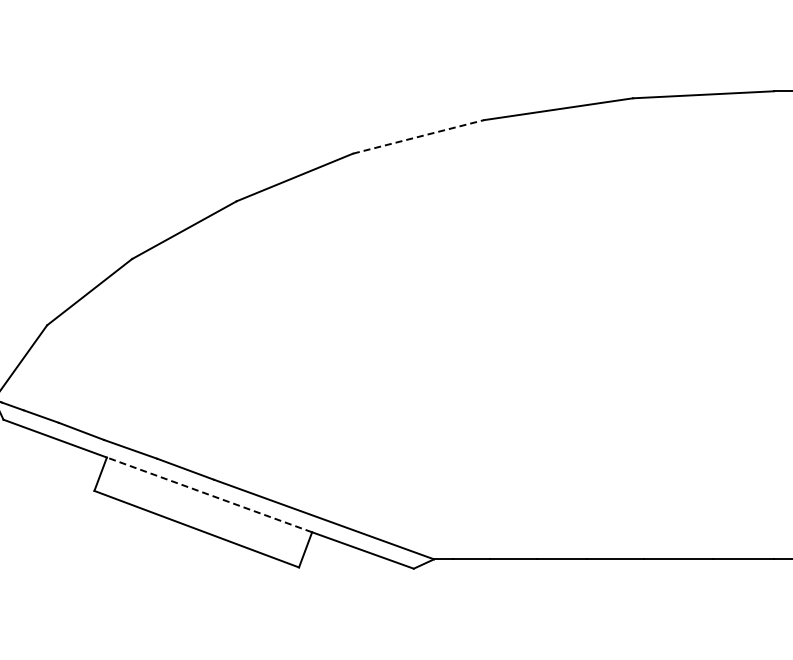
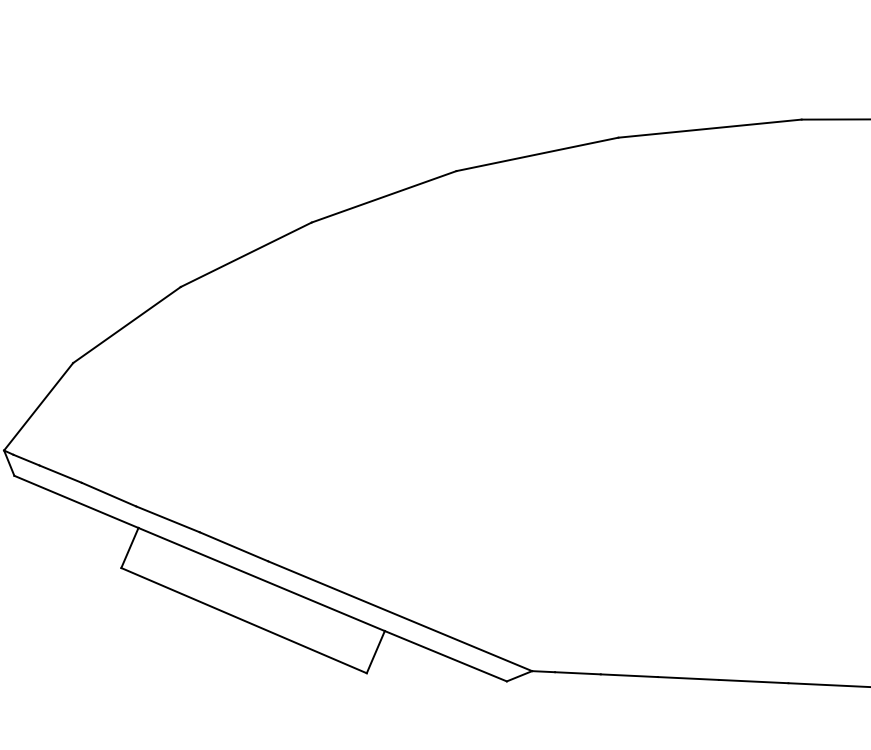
line: (418, 136) -> (537, 153), dashed -> solid
line: (209, 494) -> (261, 579), dashed -> solid

